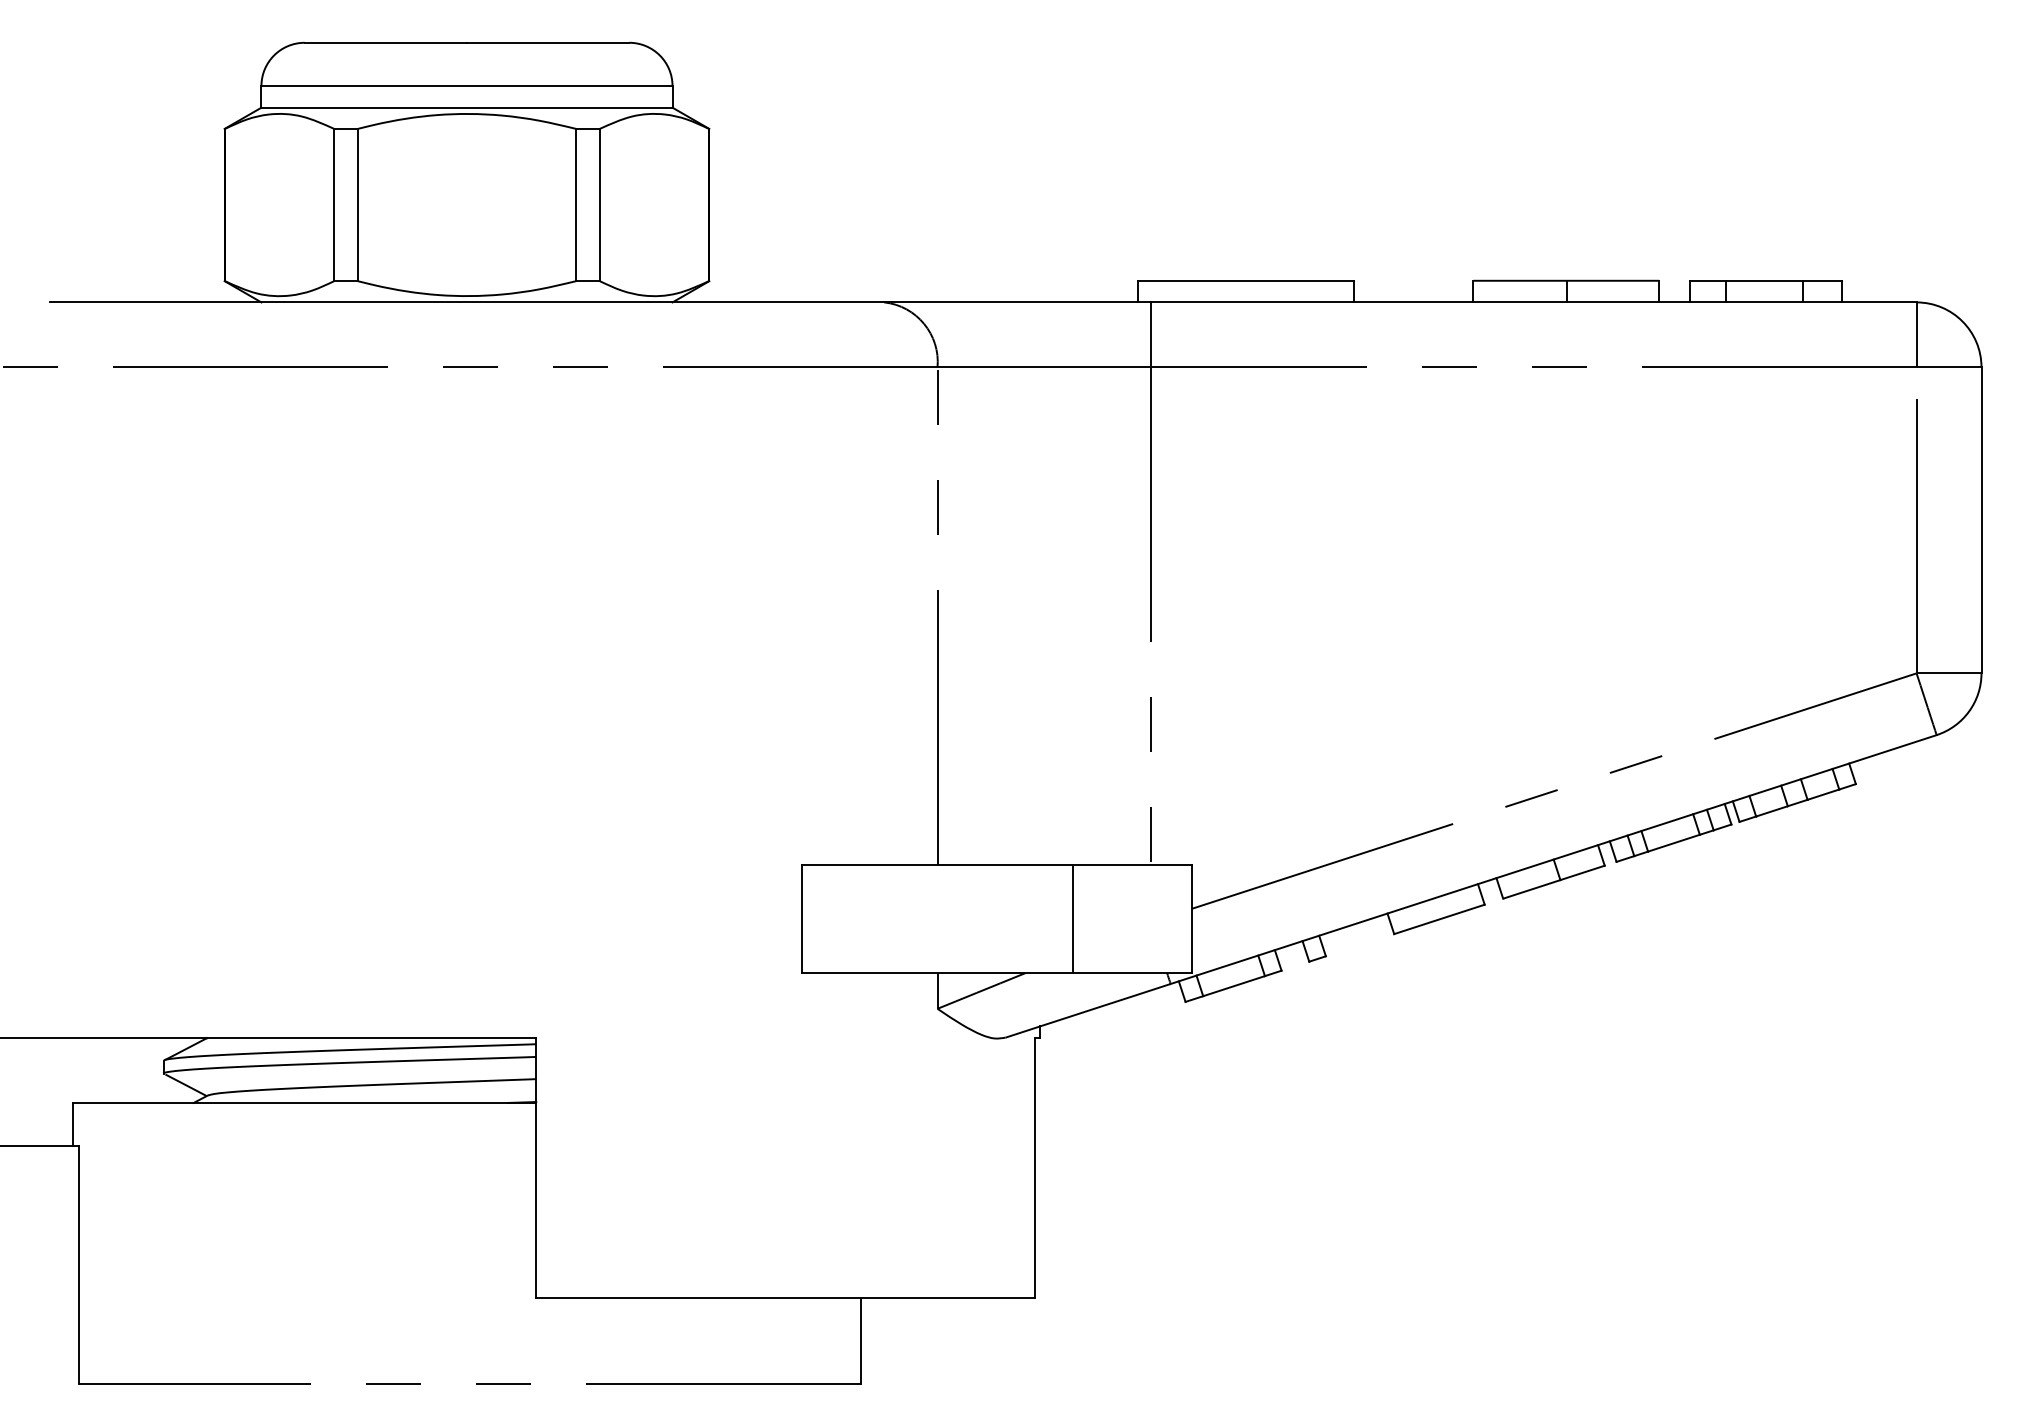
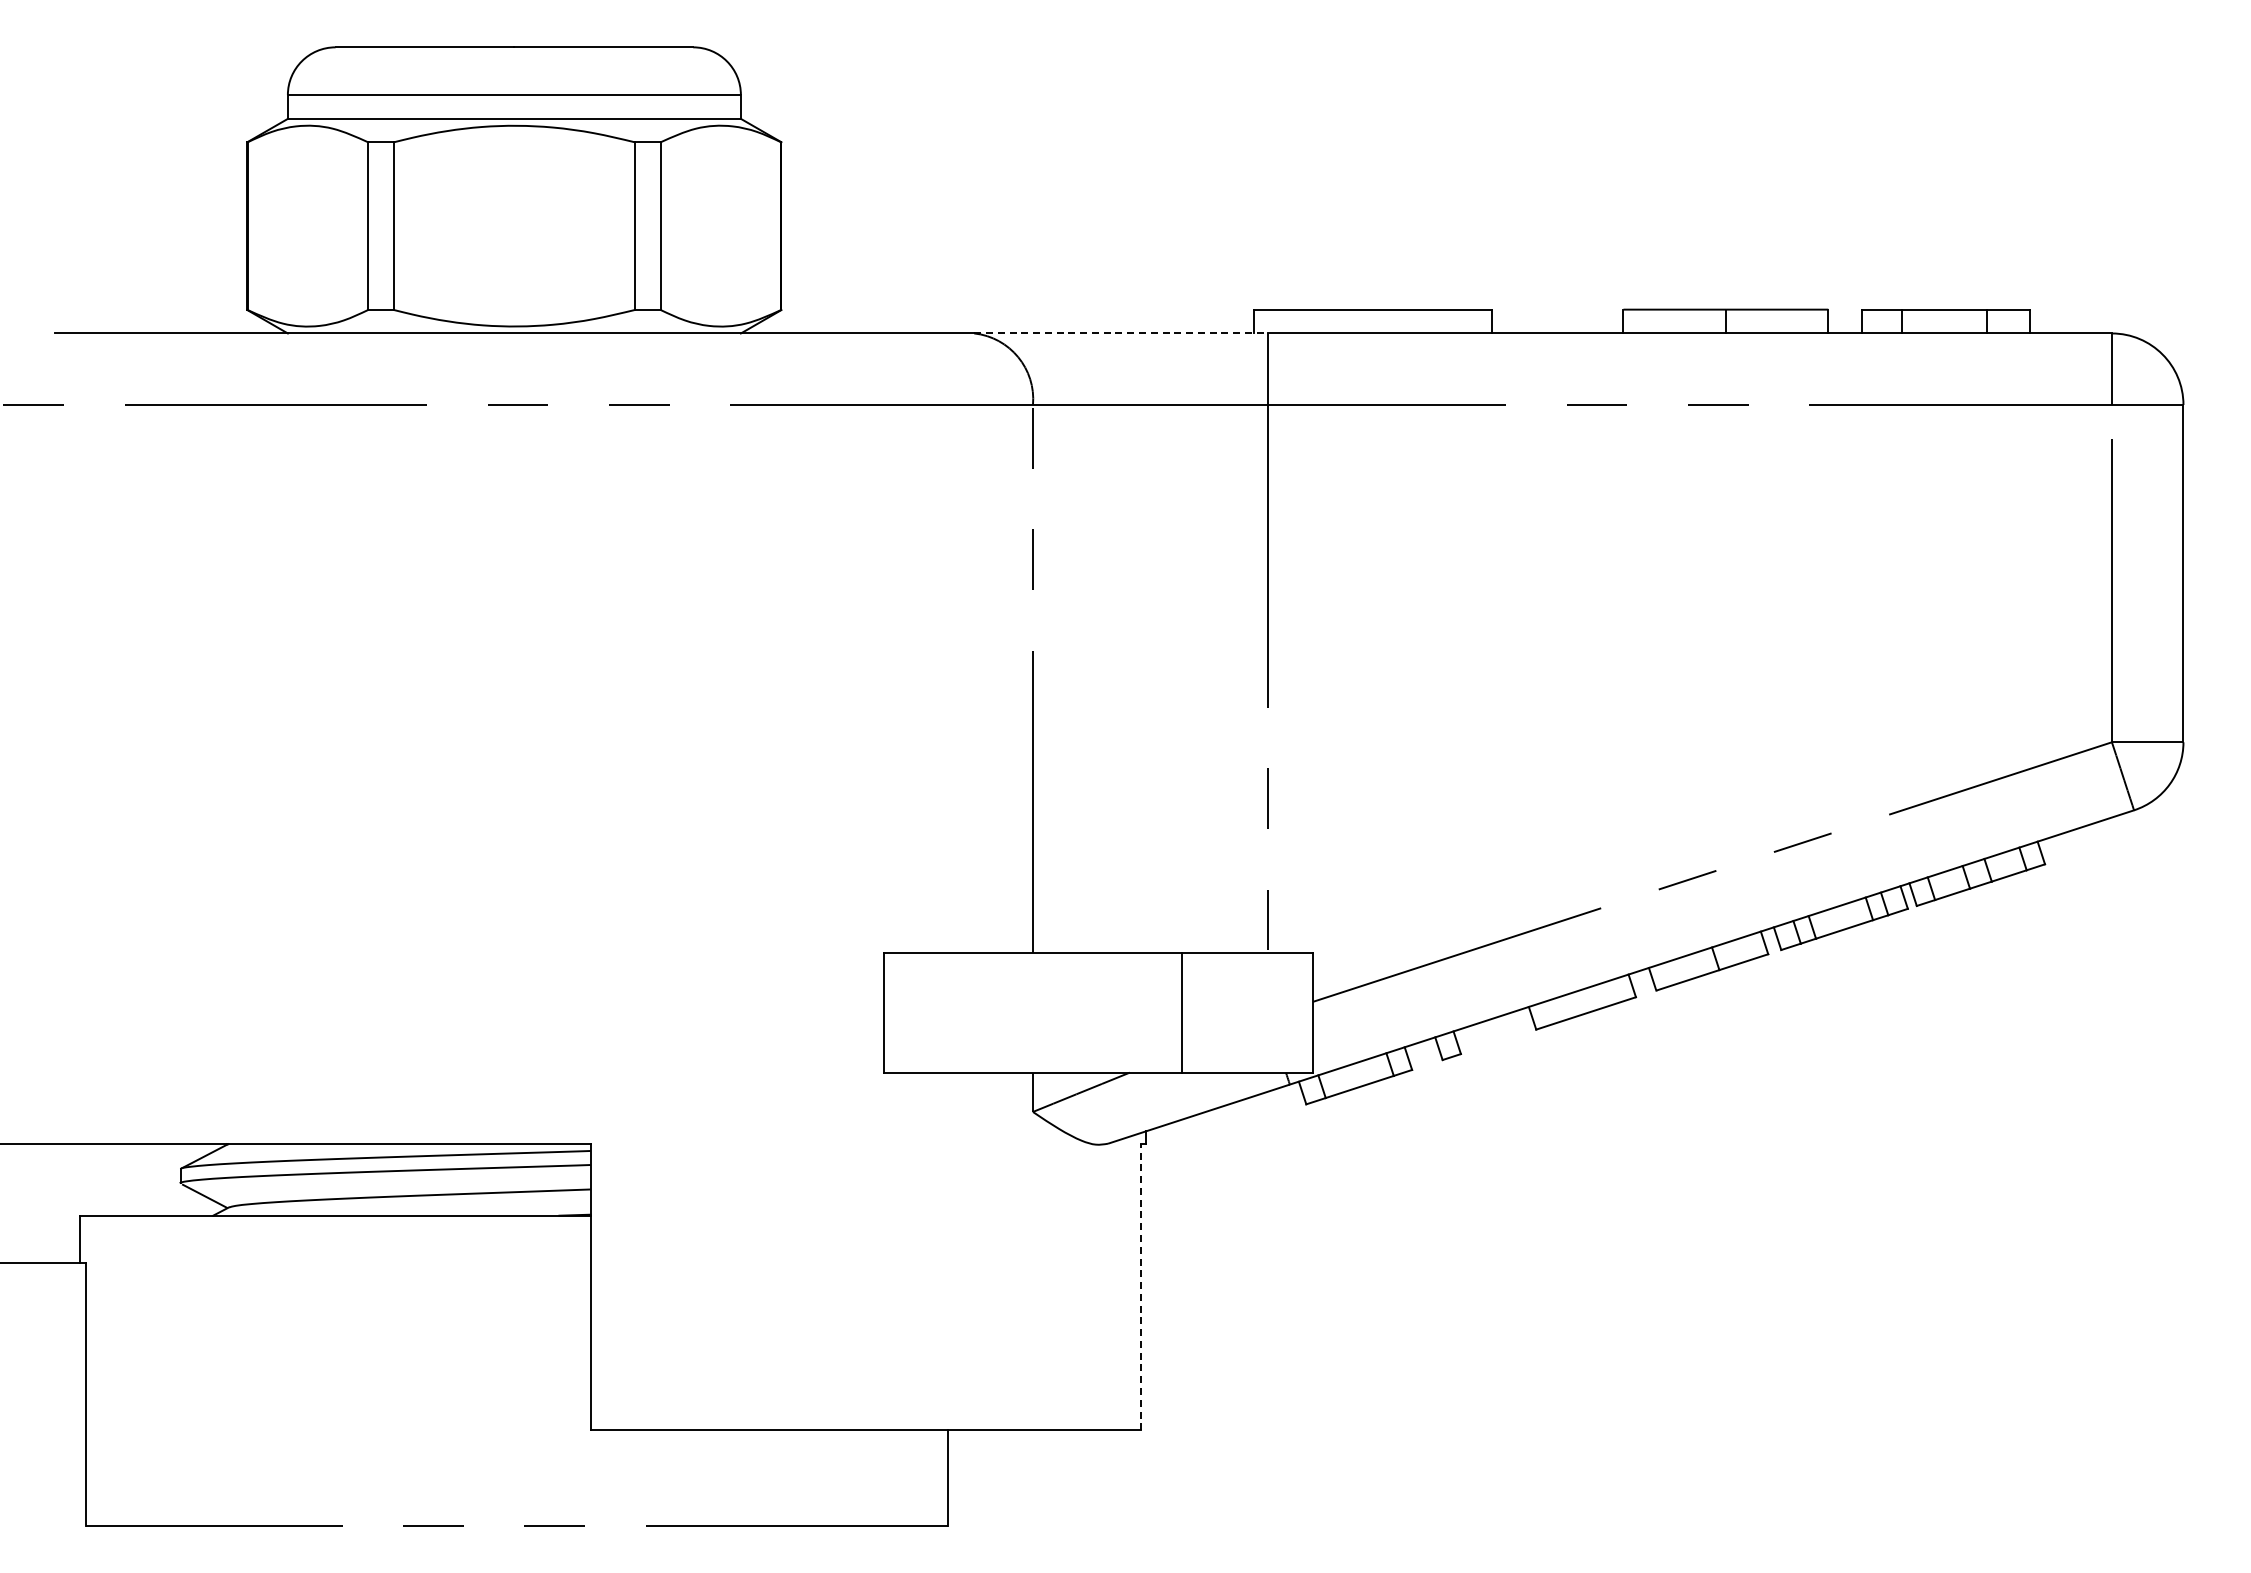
line: (1017, 302) -> (1121, 333), solid -> dashed
line: (1035, 1167) -> (1140, 1286), solid -> dashed

